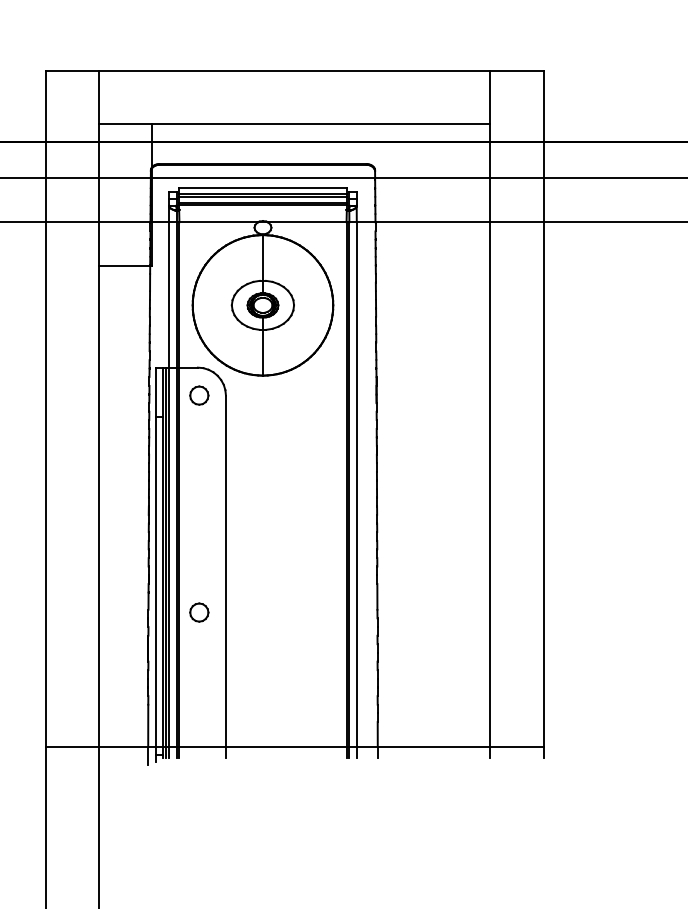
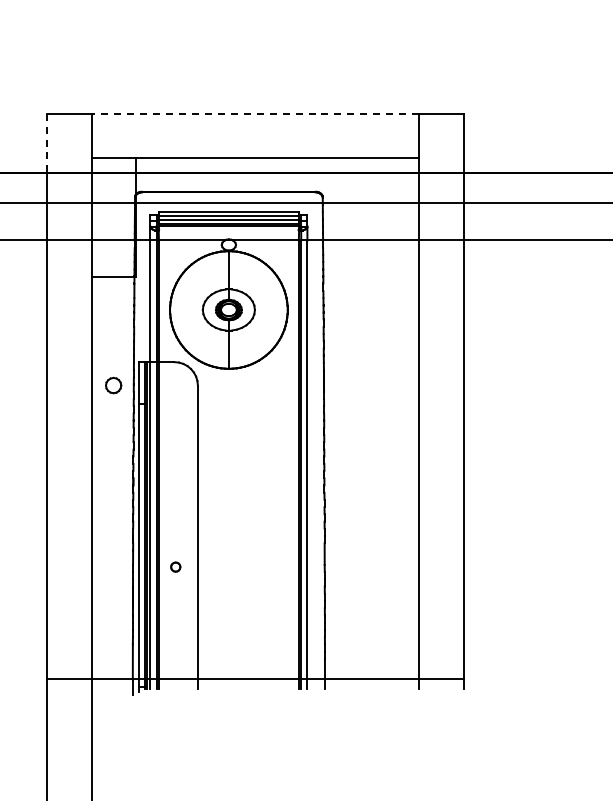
line: (294, 70) -> (255, 113), solid -> dashed
line: (45, 106) -> (46, 143), solid -> dashed
part: (199, 395) -> (113, 385), moved
part: (199, 611) -> (175, 566), size x0.6

